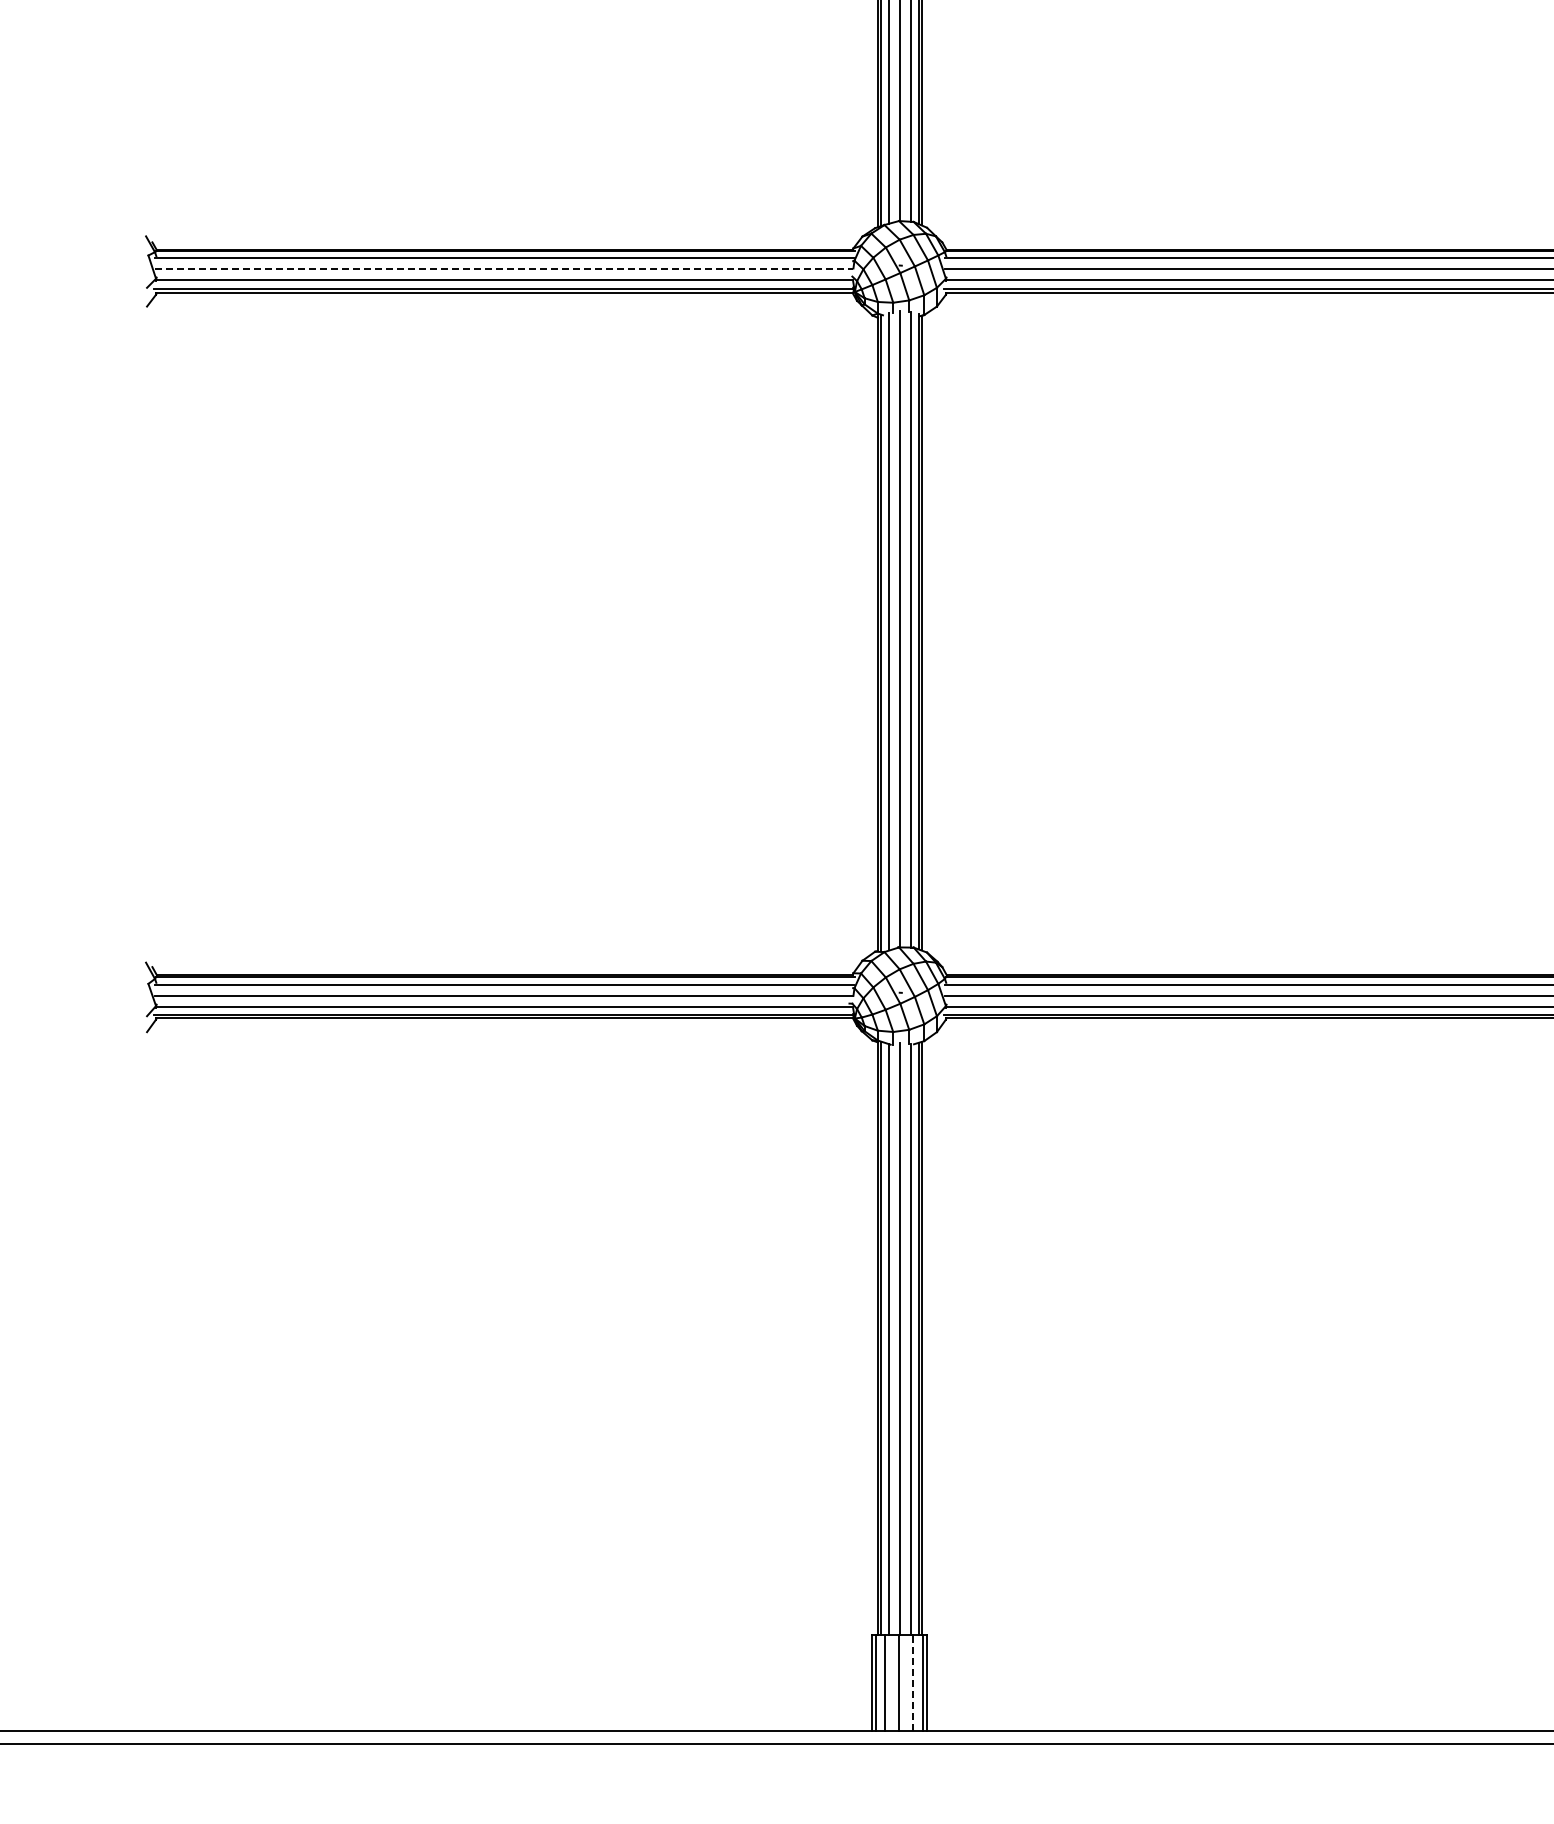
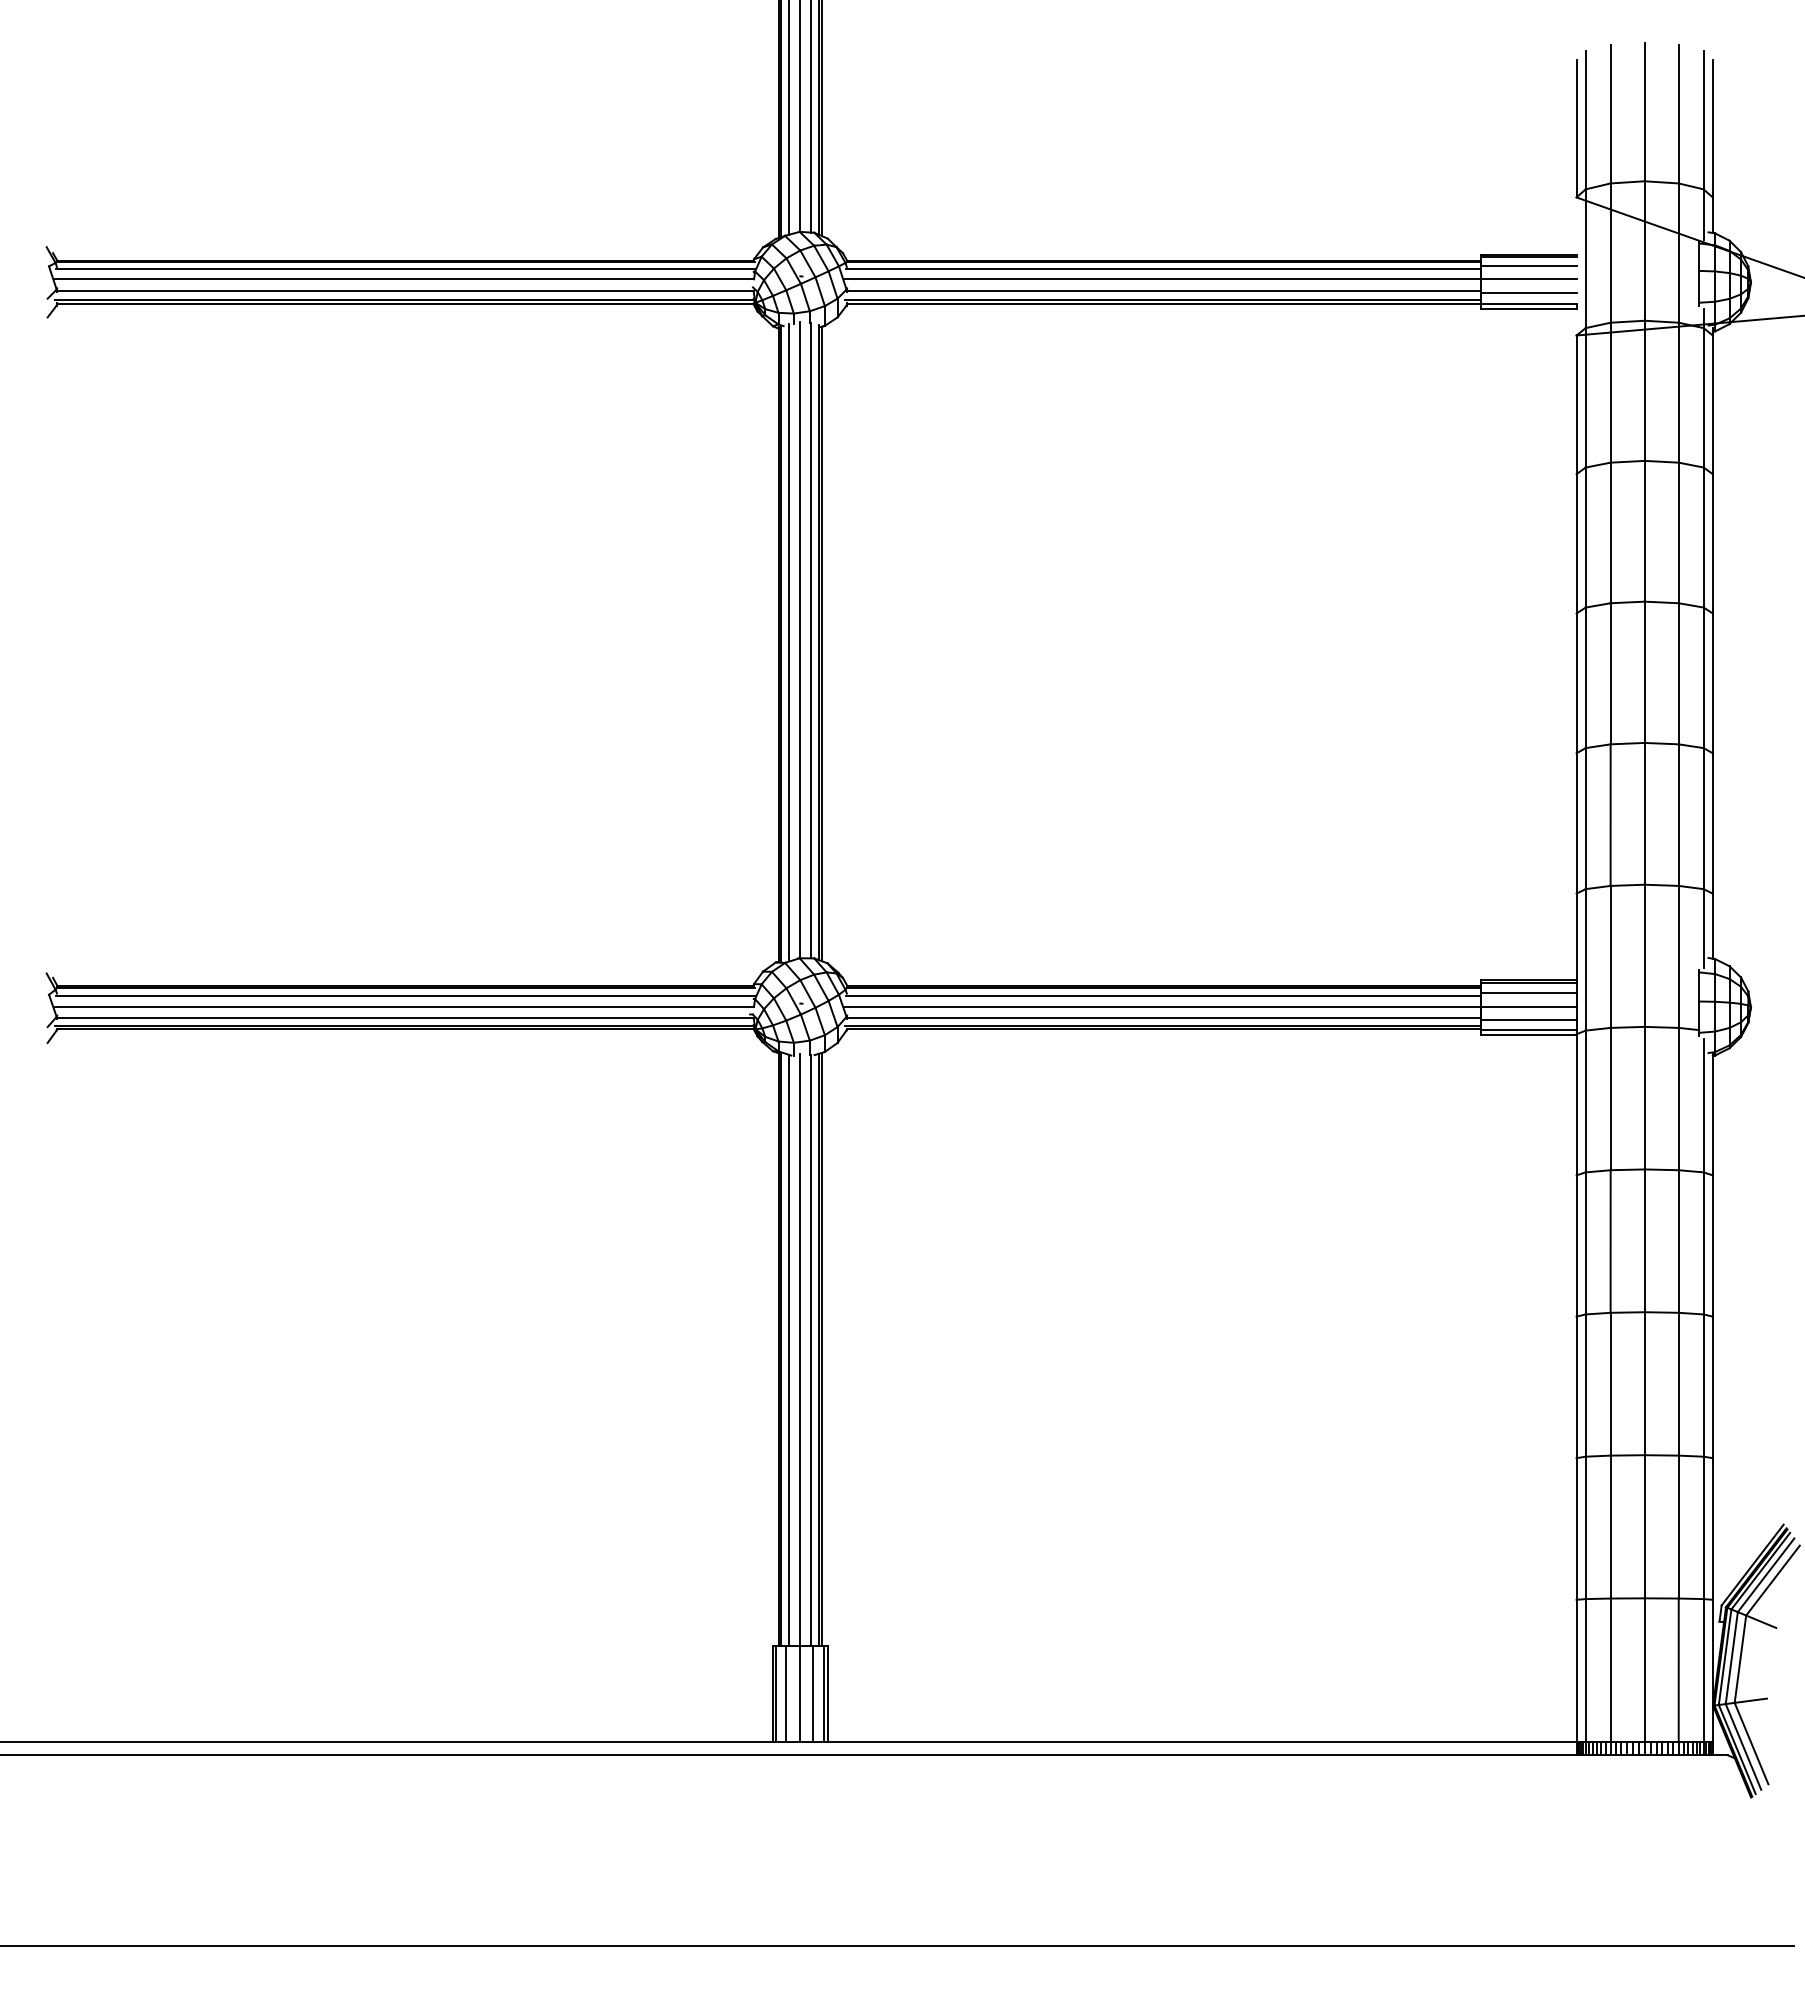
line: (504, 268) -> (405, 279), dashed -> solid
line: (912, 1682) -> (813, 1693), dashed -> solid

